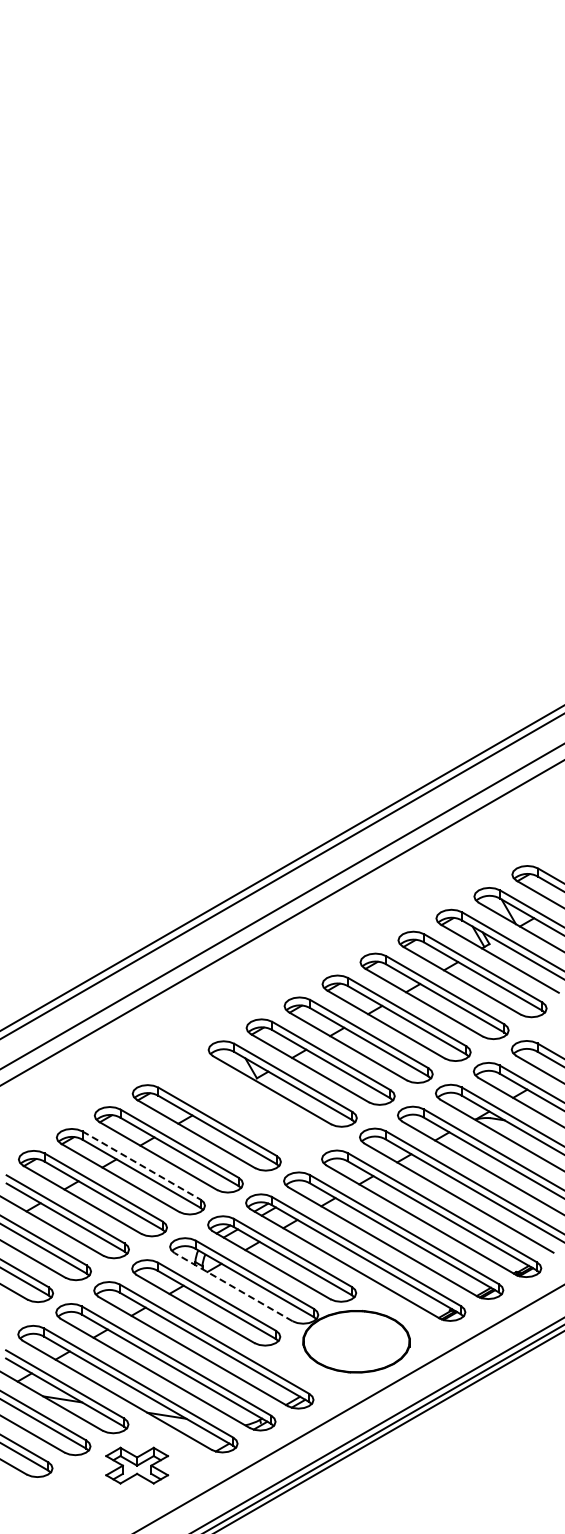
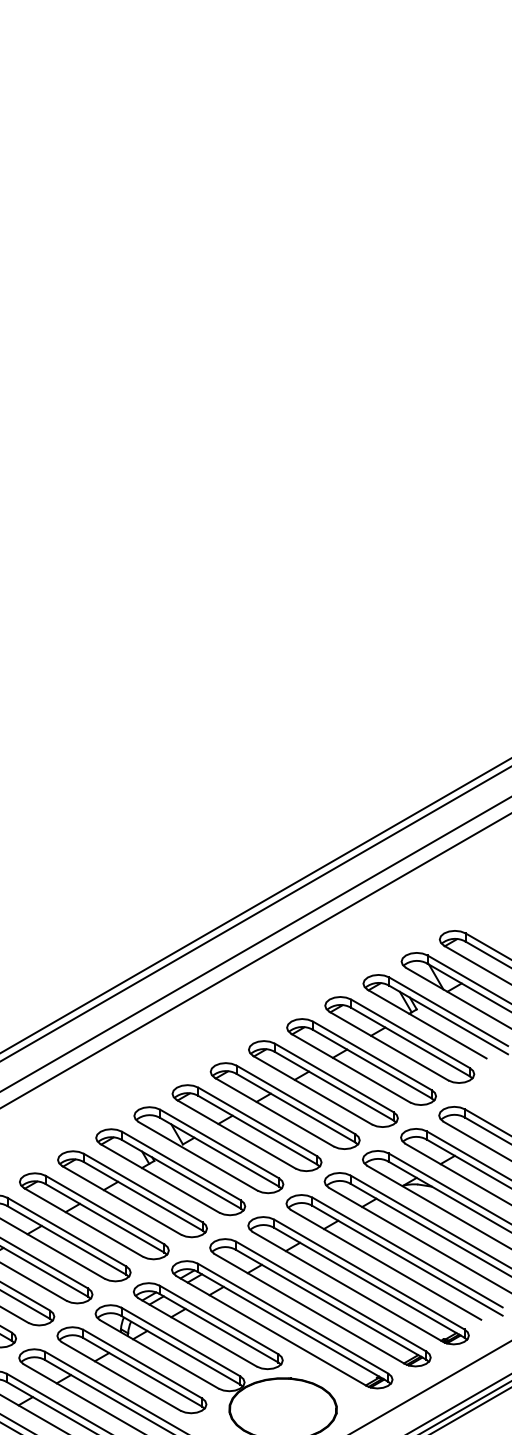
part: (244, 1105) -> (170, 1171), added
line: (142, 1165) -> (67, 1232), dashed -> solid
line: (233, 1286) -> (159, 1353), dashed -> solid

